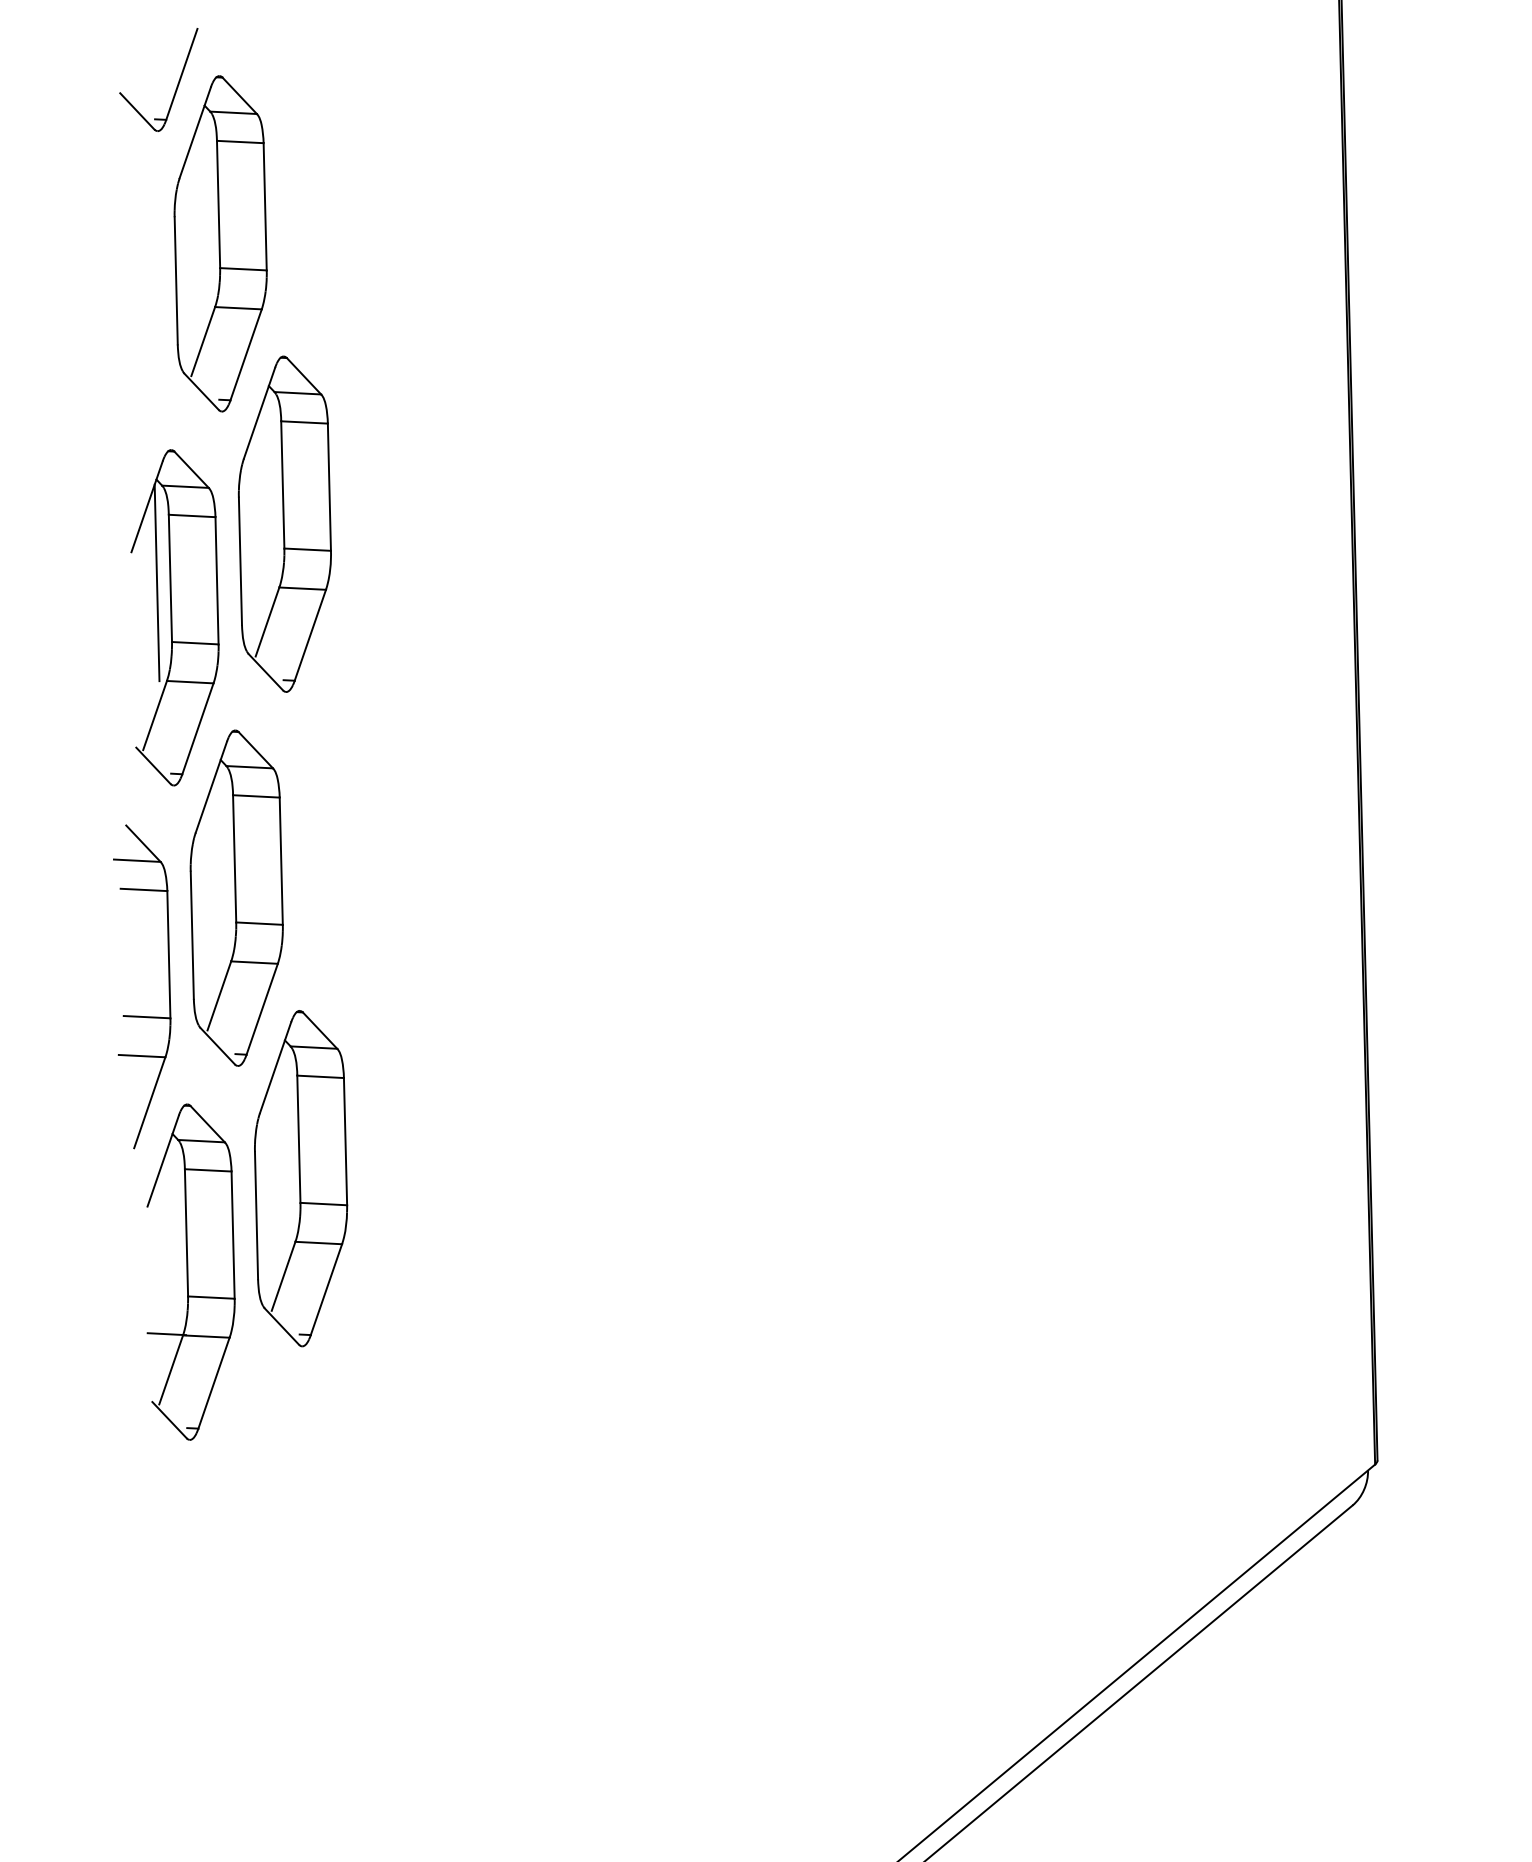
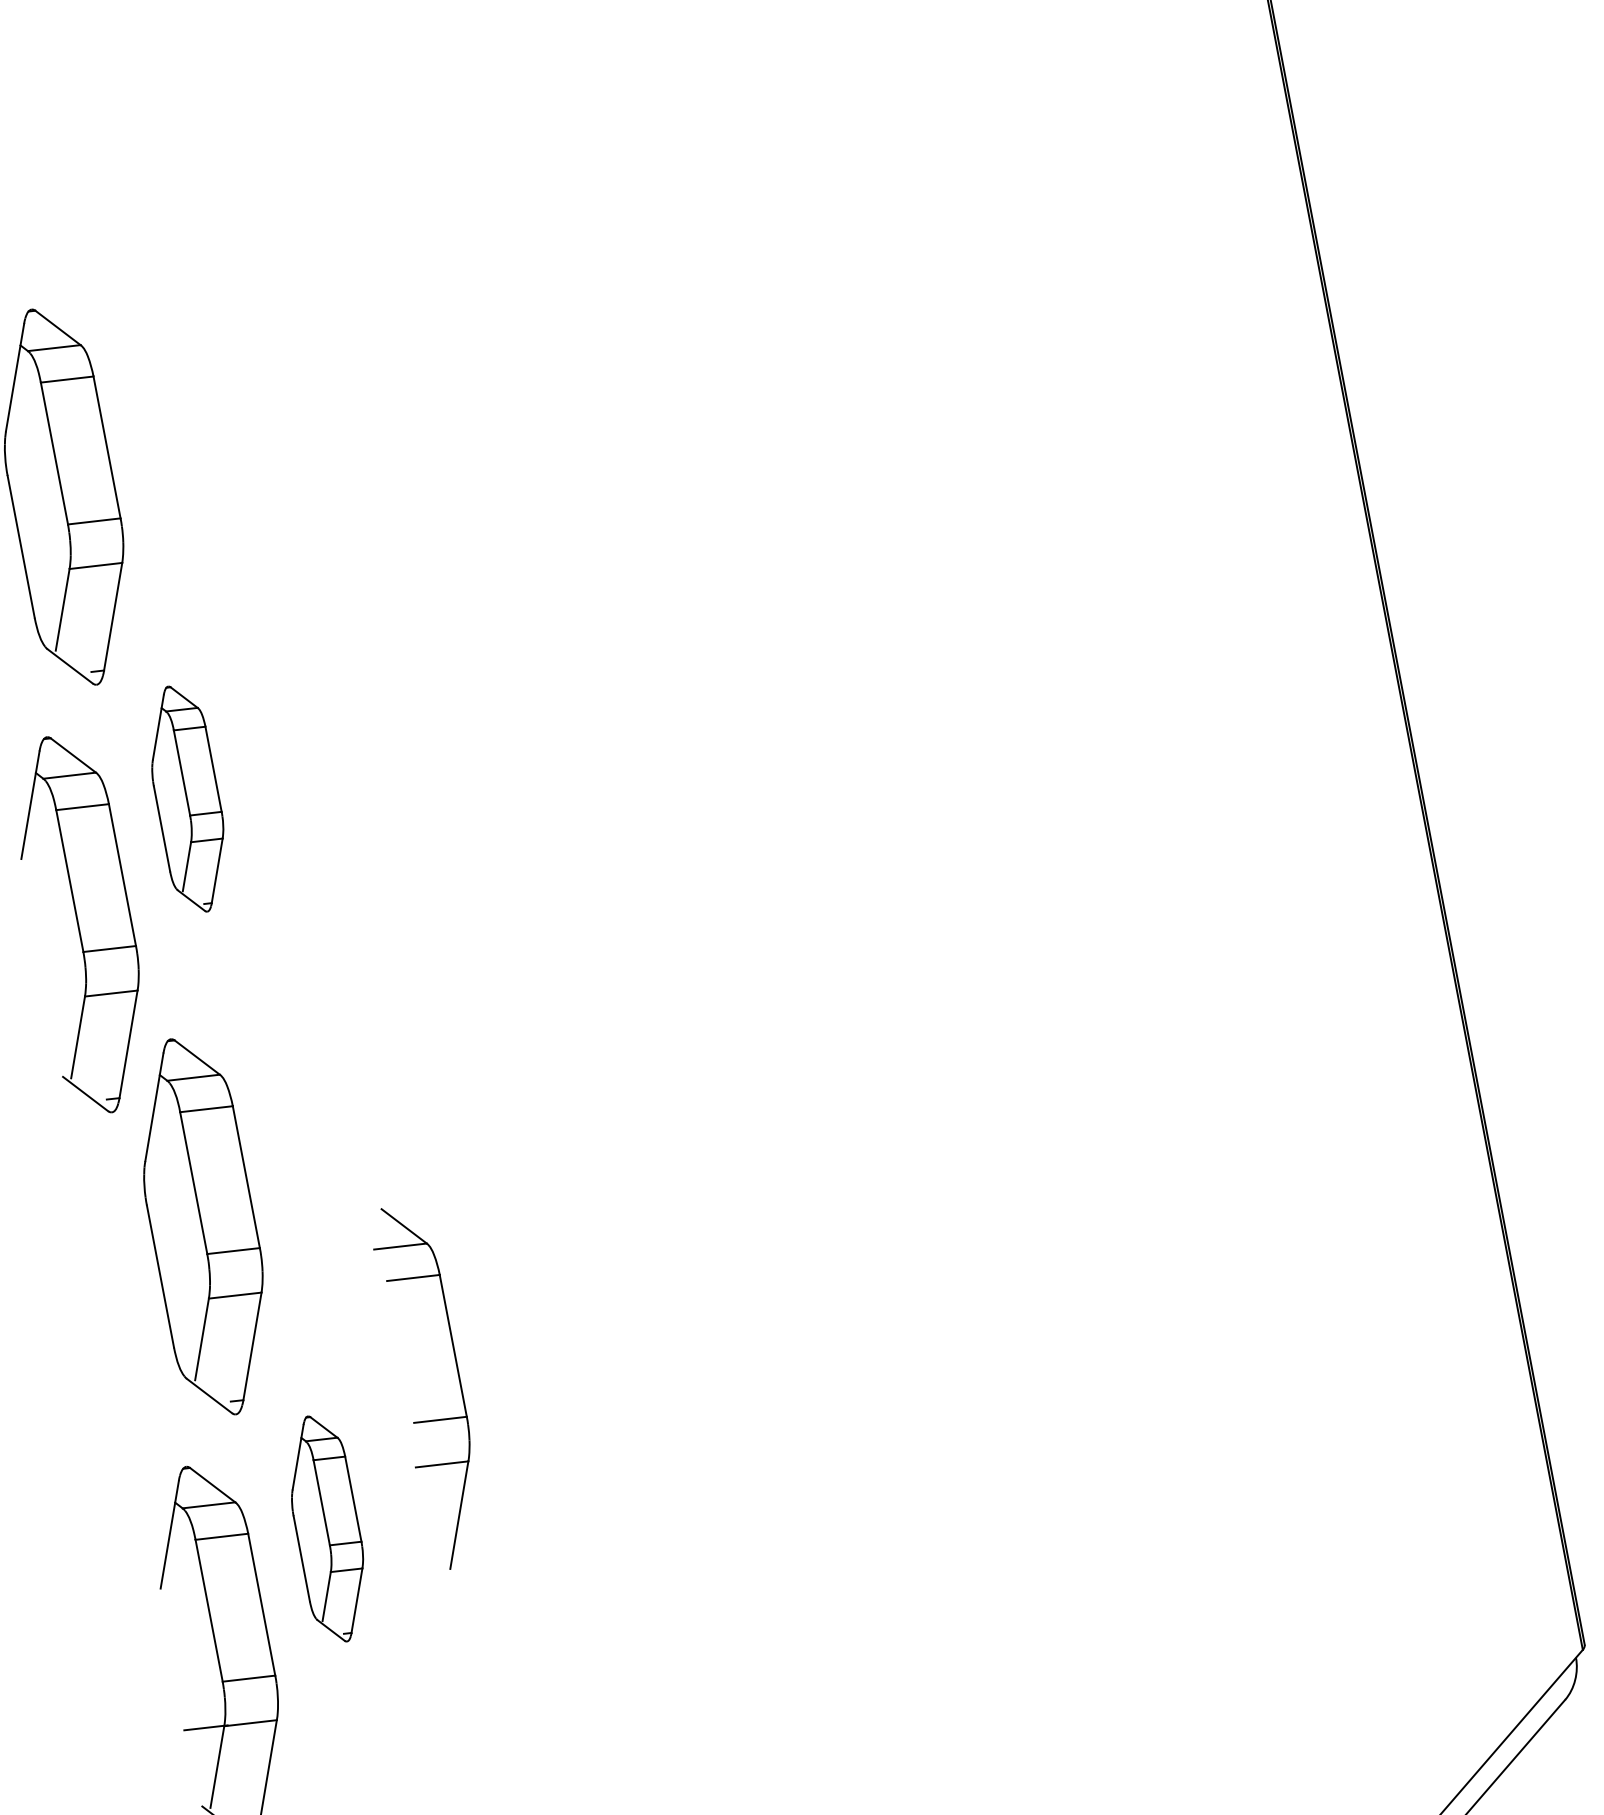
part: (284, 523) -> (187, 798), size x0.6
line: (156, 582) -> (55, 888), removed
part: (168, 986) -> (458, 1381), moved
part: (301, 1178) -> (327, 1528), size x0.6

